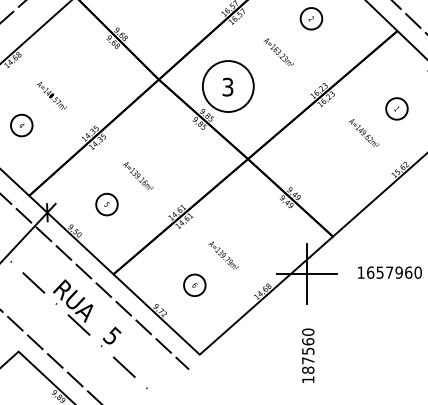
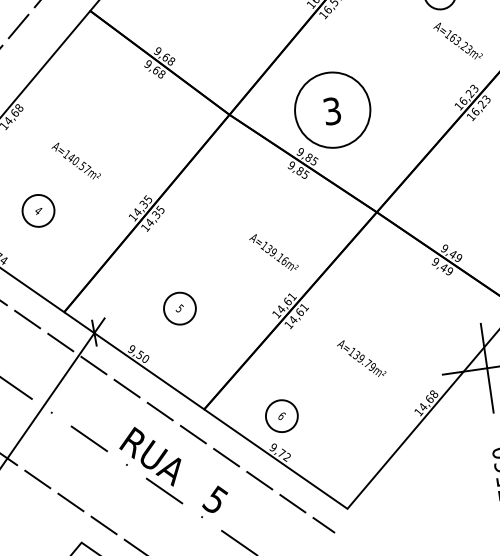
text: (278, 52) -> (457, 41), moved
text: (138, 175) -> (274, 251), moved
part: (194, 284) -> (281, 415), moved

